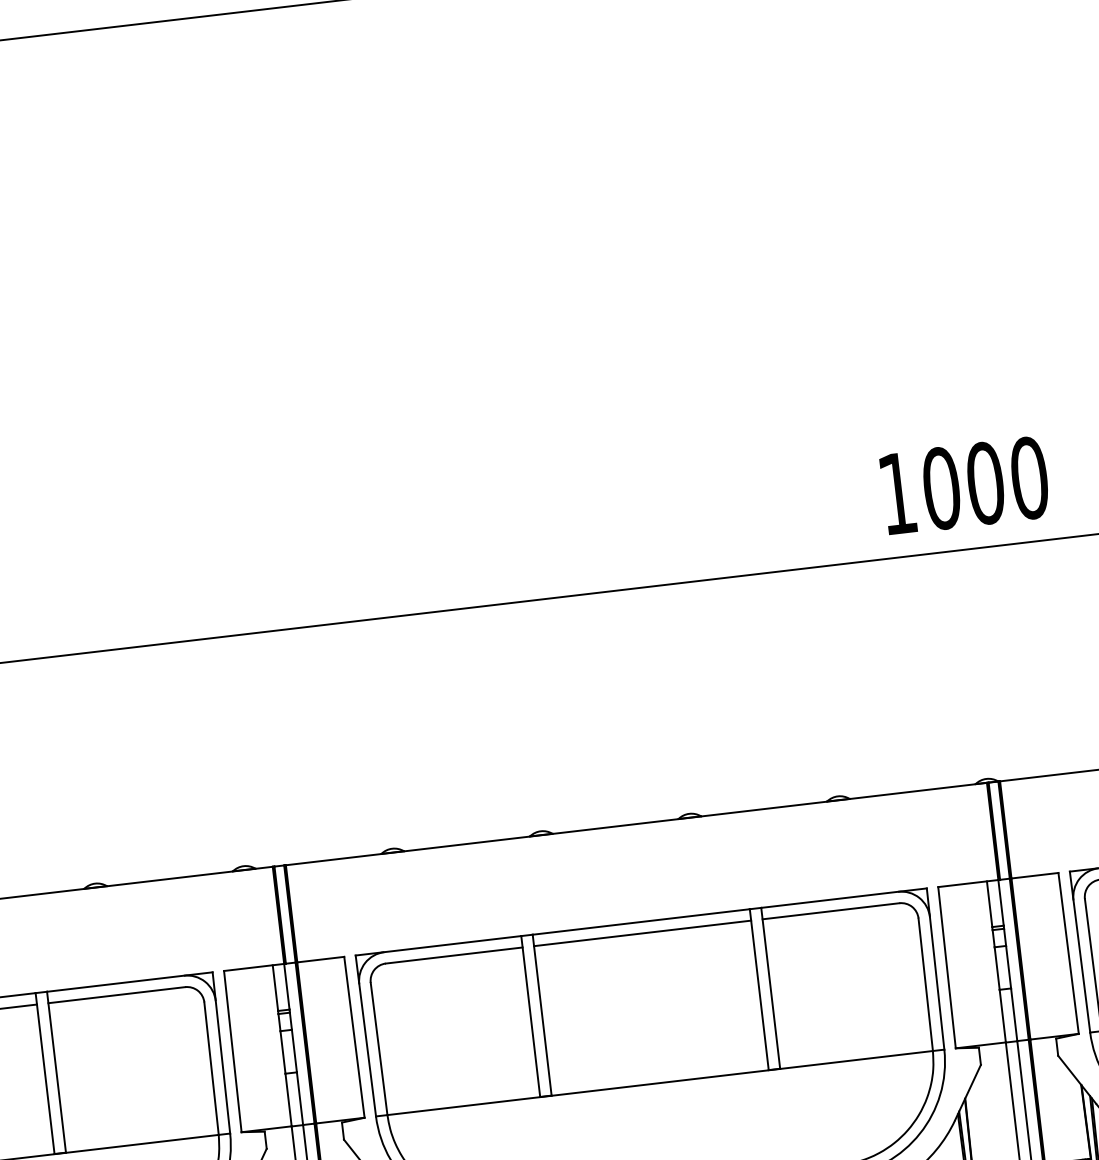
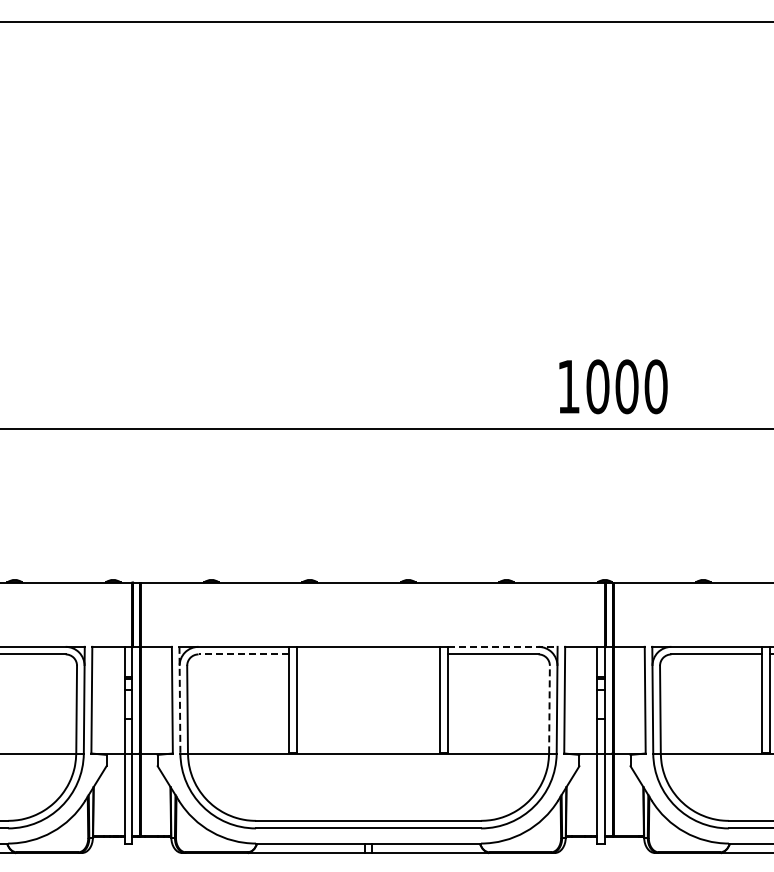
line: (843, 897) -> (502, 646), solid -> dashed
line: (642, 933) -> (368, 654), removed
line: (453, 955) -> (243, 654), solid -> dashed
line: (925, 984) -> (549, 709), solid -> dashed
line: (365, 1036) -> (179, 700), solid -> dashed

